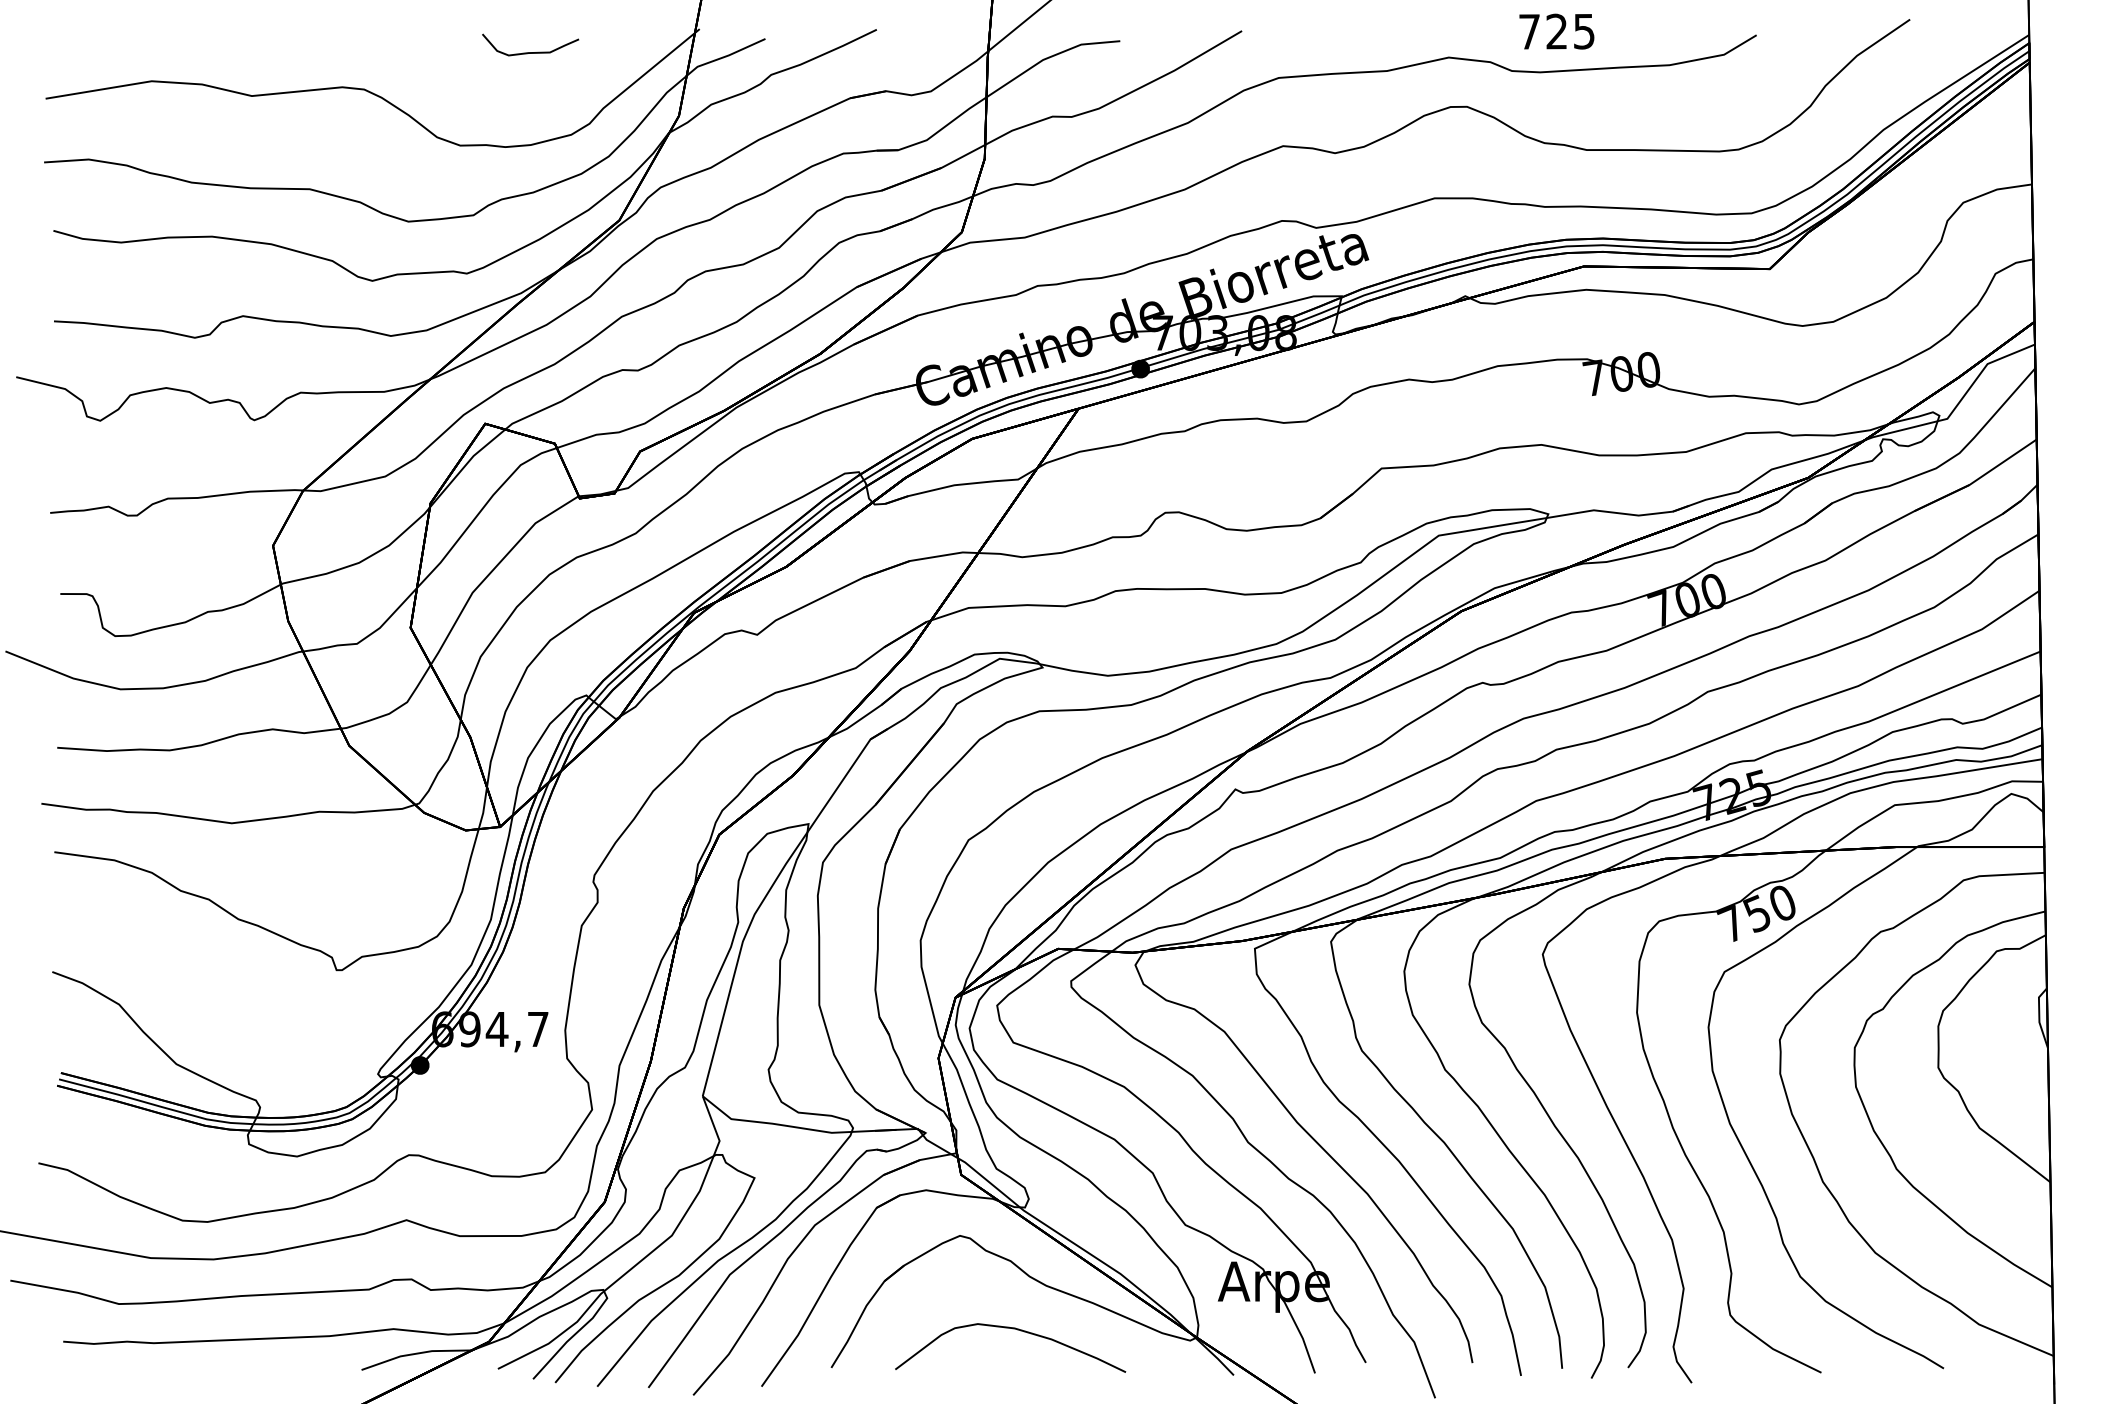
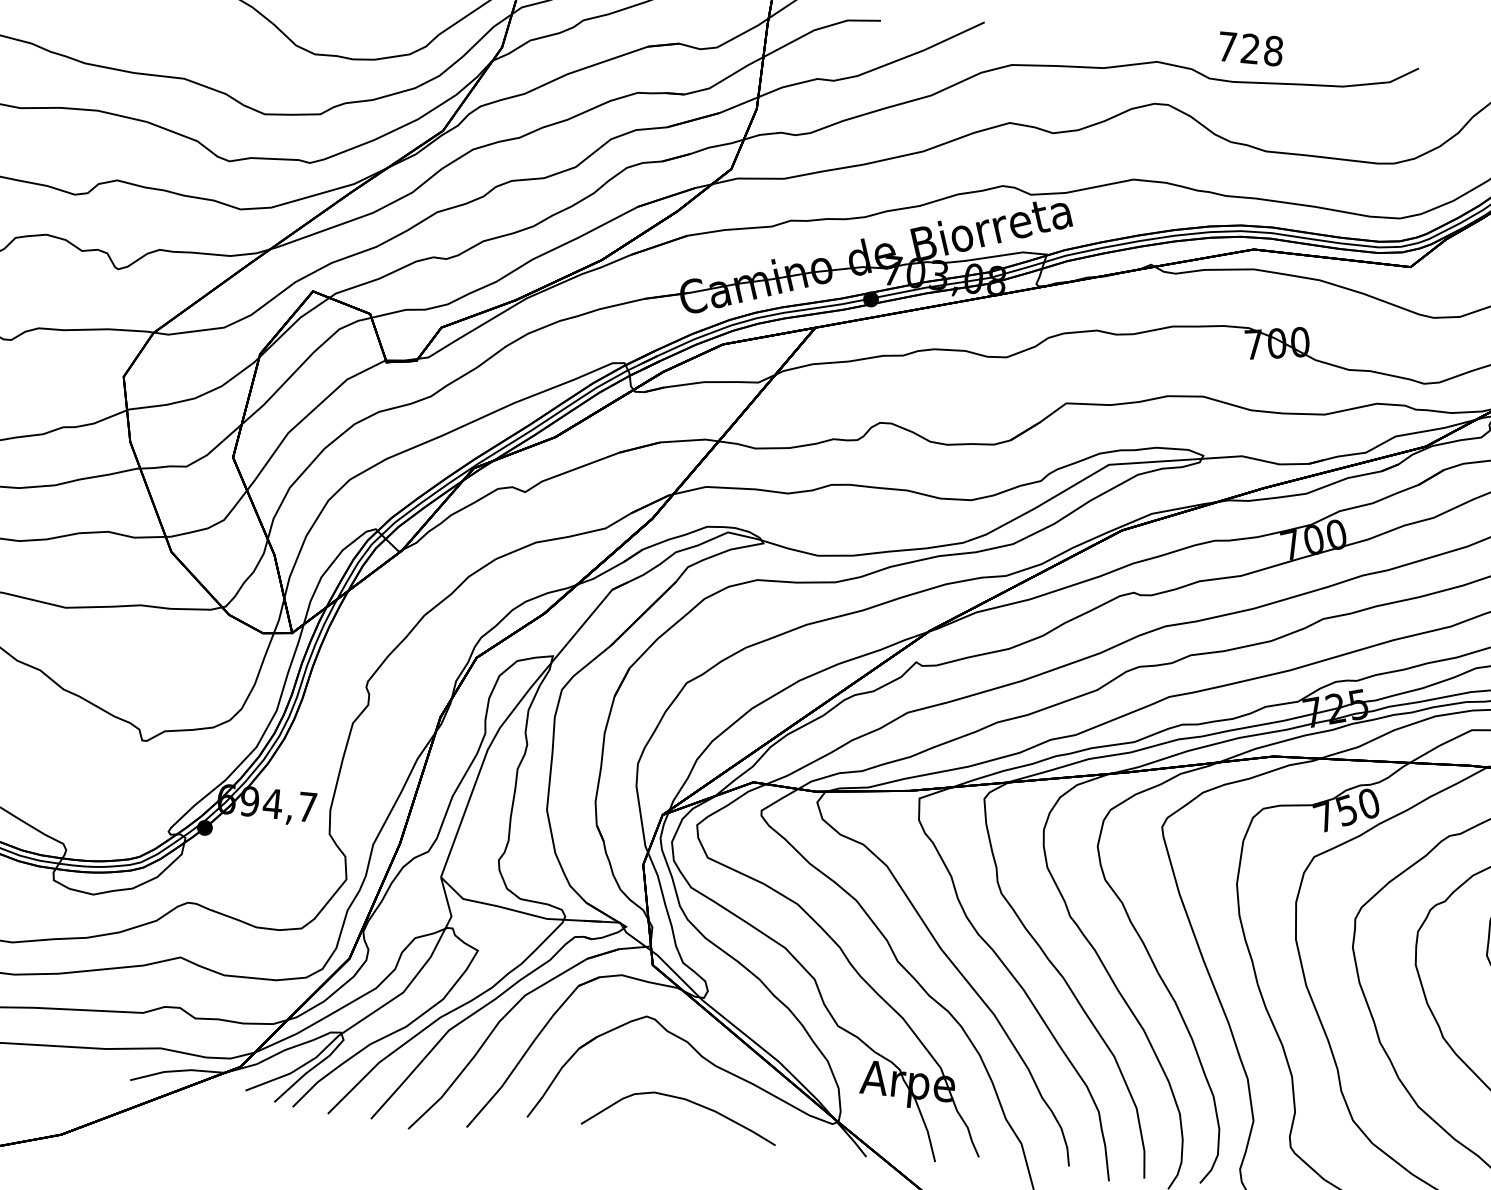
text: (1584, 31) -> (1273, 51), 725 -> 728

